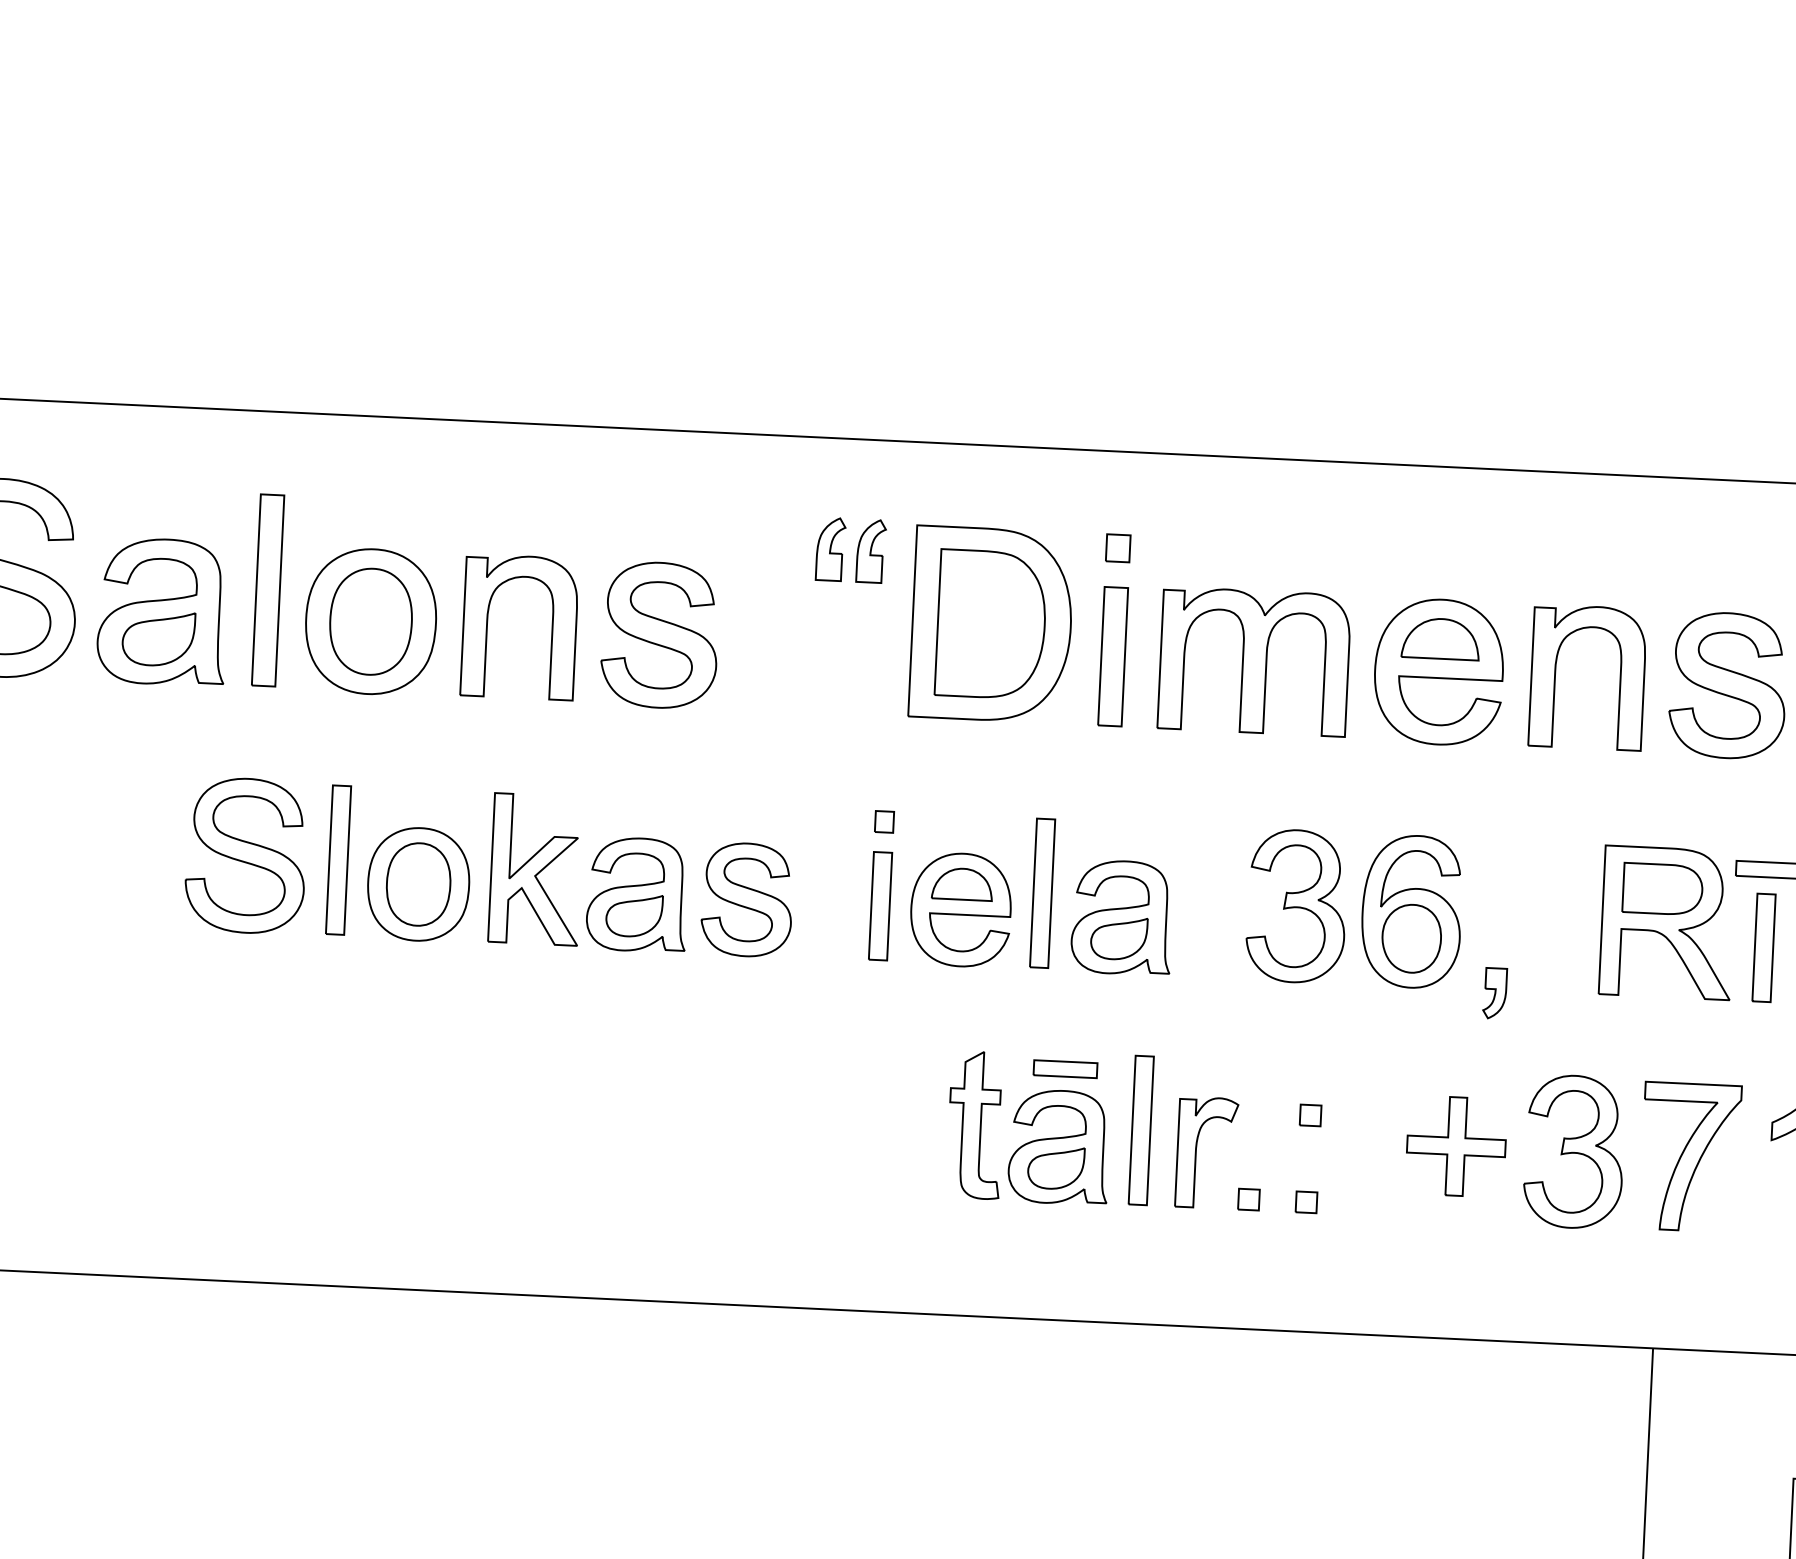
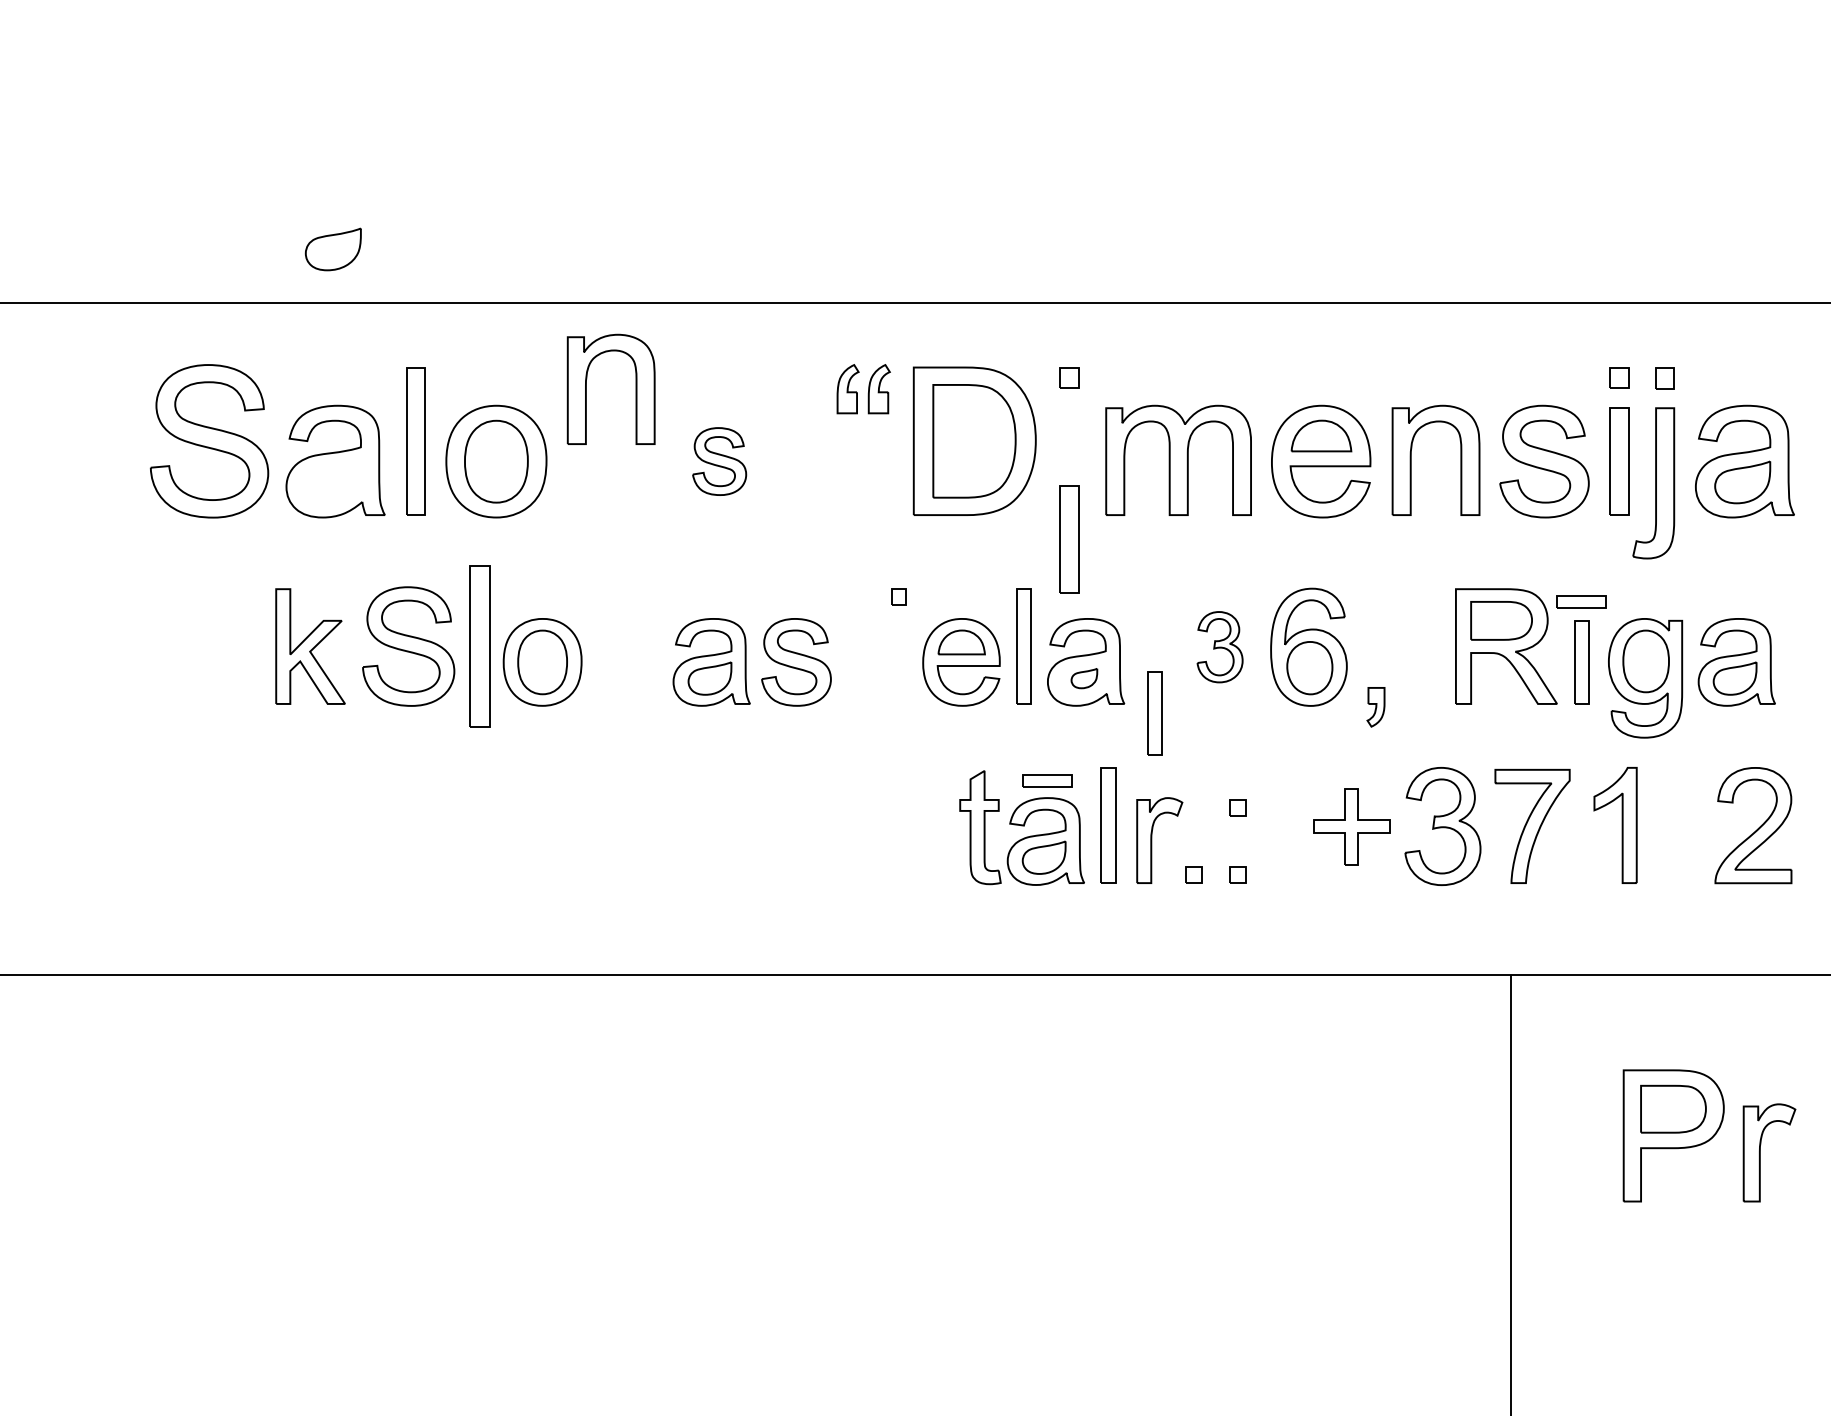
part: (487, 624) -> (586, 388), moved
part: (659, 635) -> (719, 461), size x0.6
part: (157, 638) -> (332, 249), moved
part: (1113, 656) -> (1069, 539), moved
part: (337, 860) -> (479, 646), size x1.4
part: (535, 869) -> (310, 646), moved
part: (1296, 905) -> (1219, 646), size x0.6
part: (879, 906) -> (1154, 713), moved
part: (1119, 938) -> (1084, 678), size x0.6

